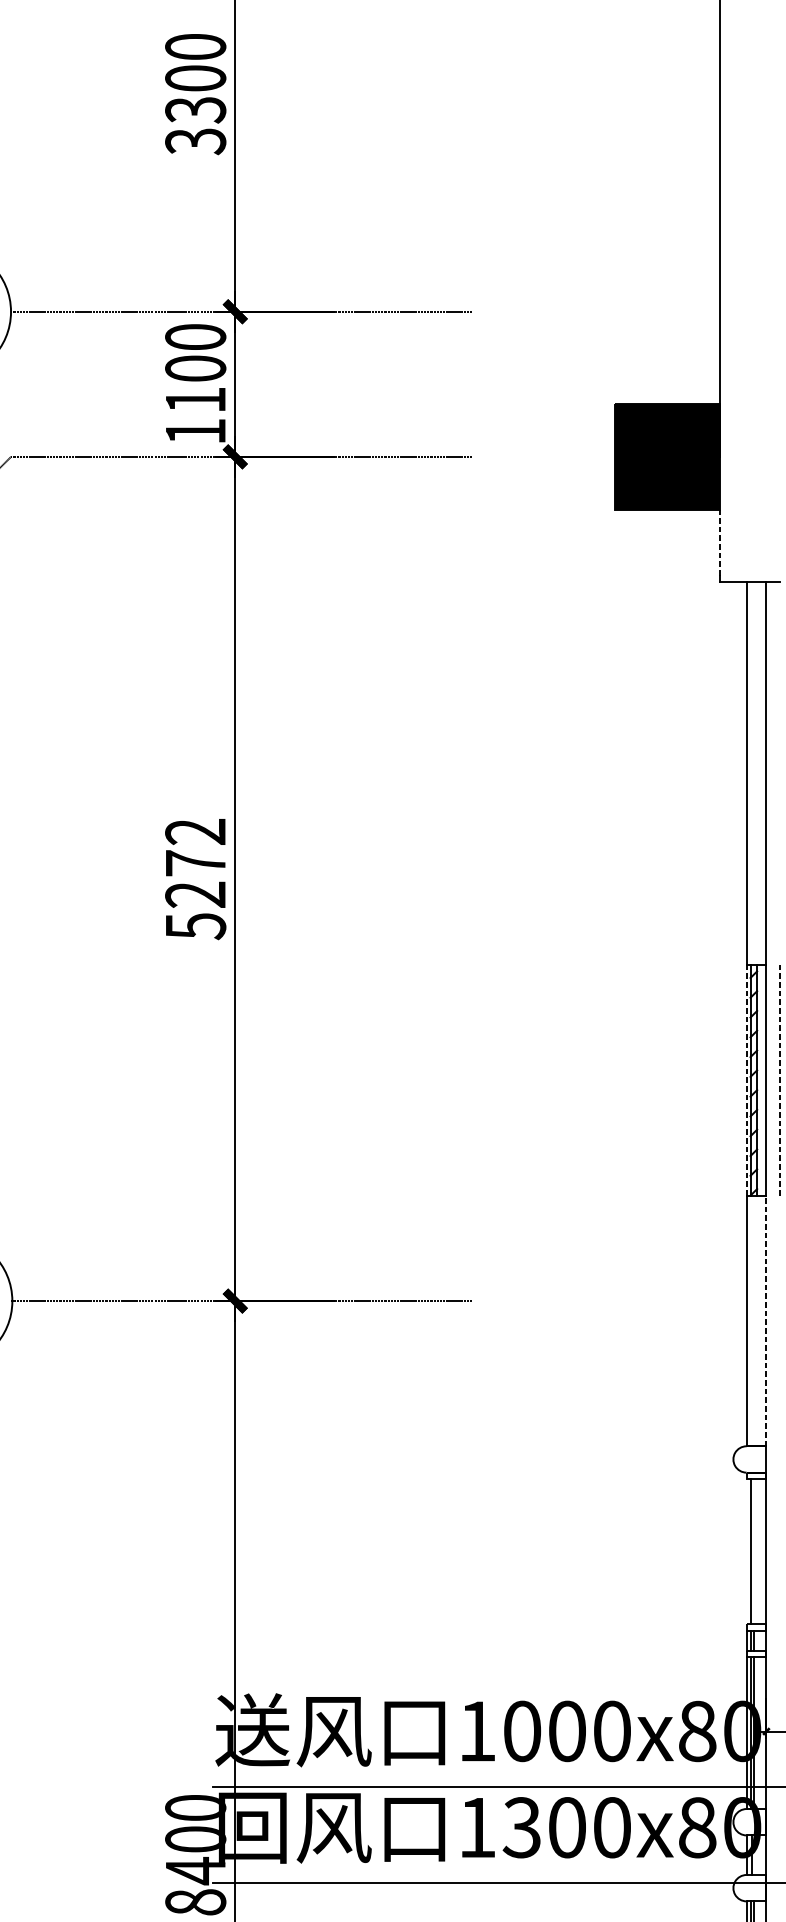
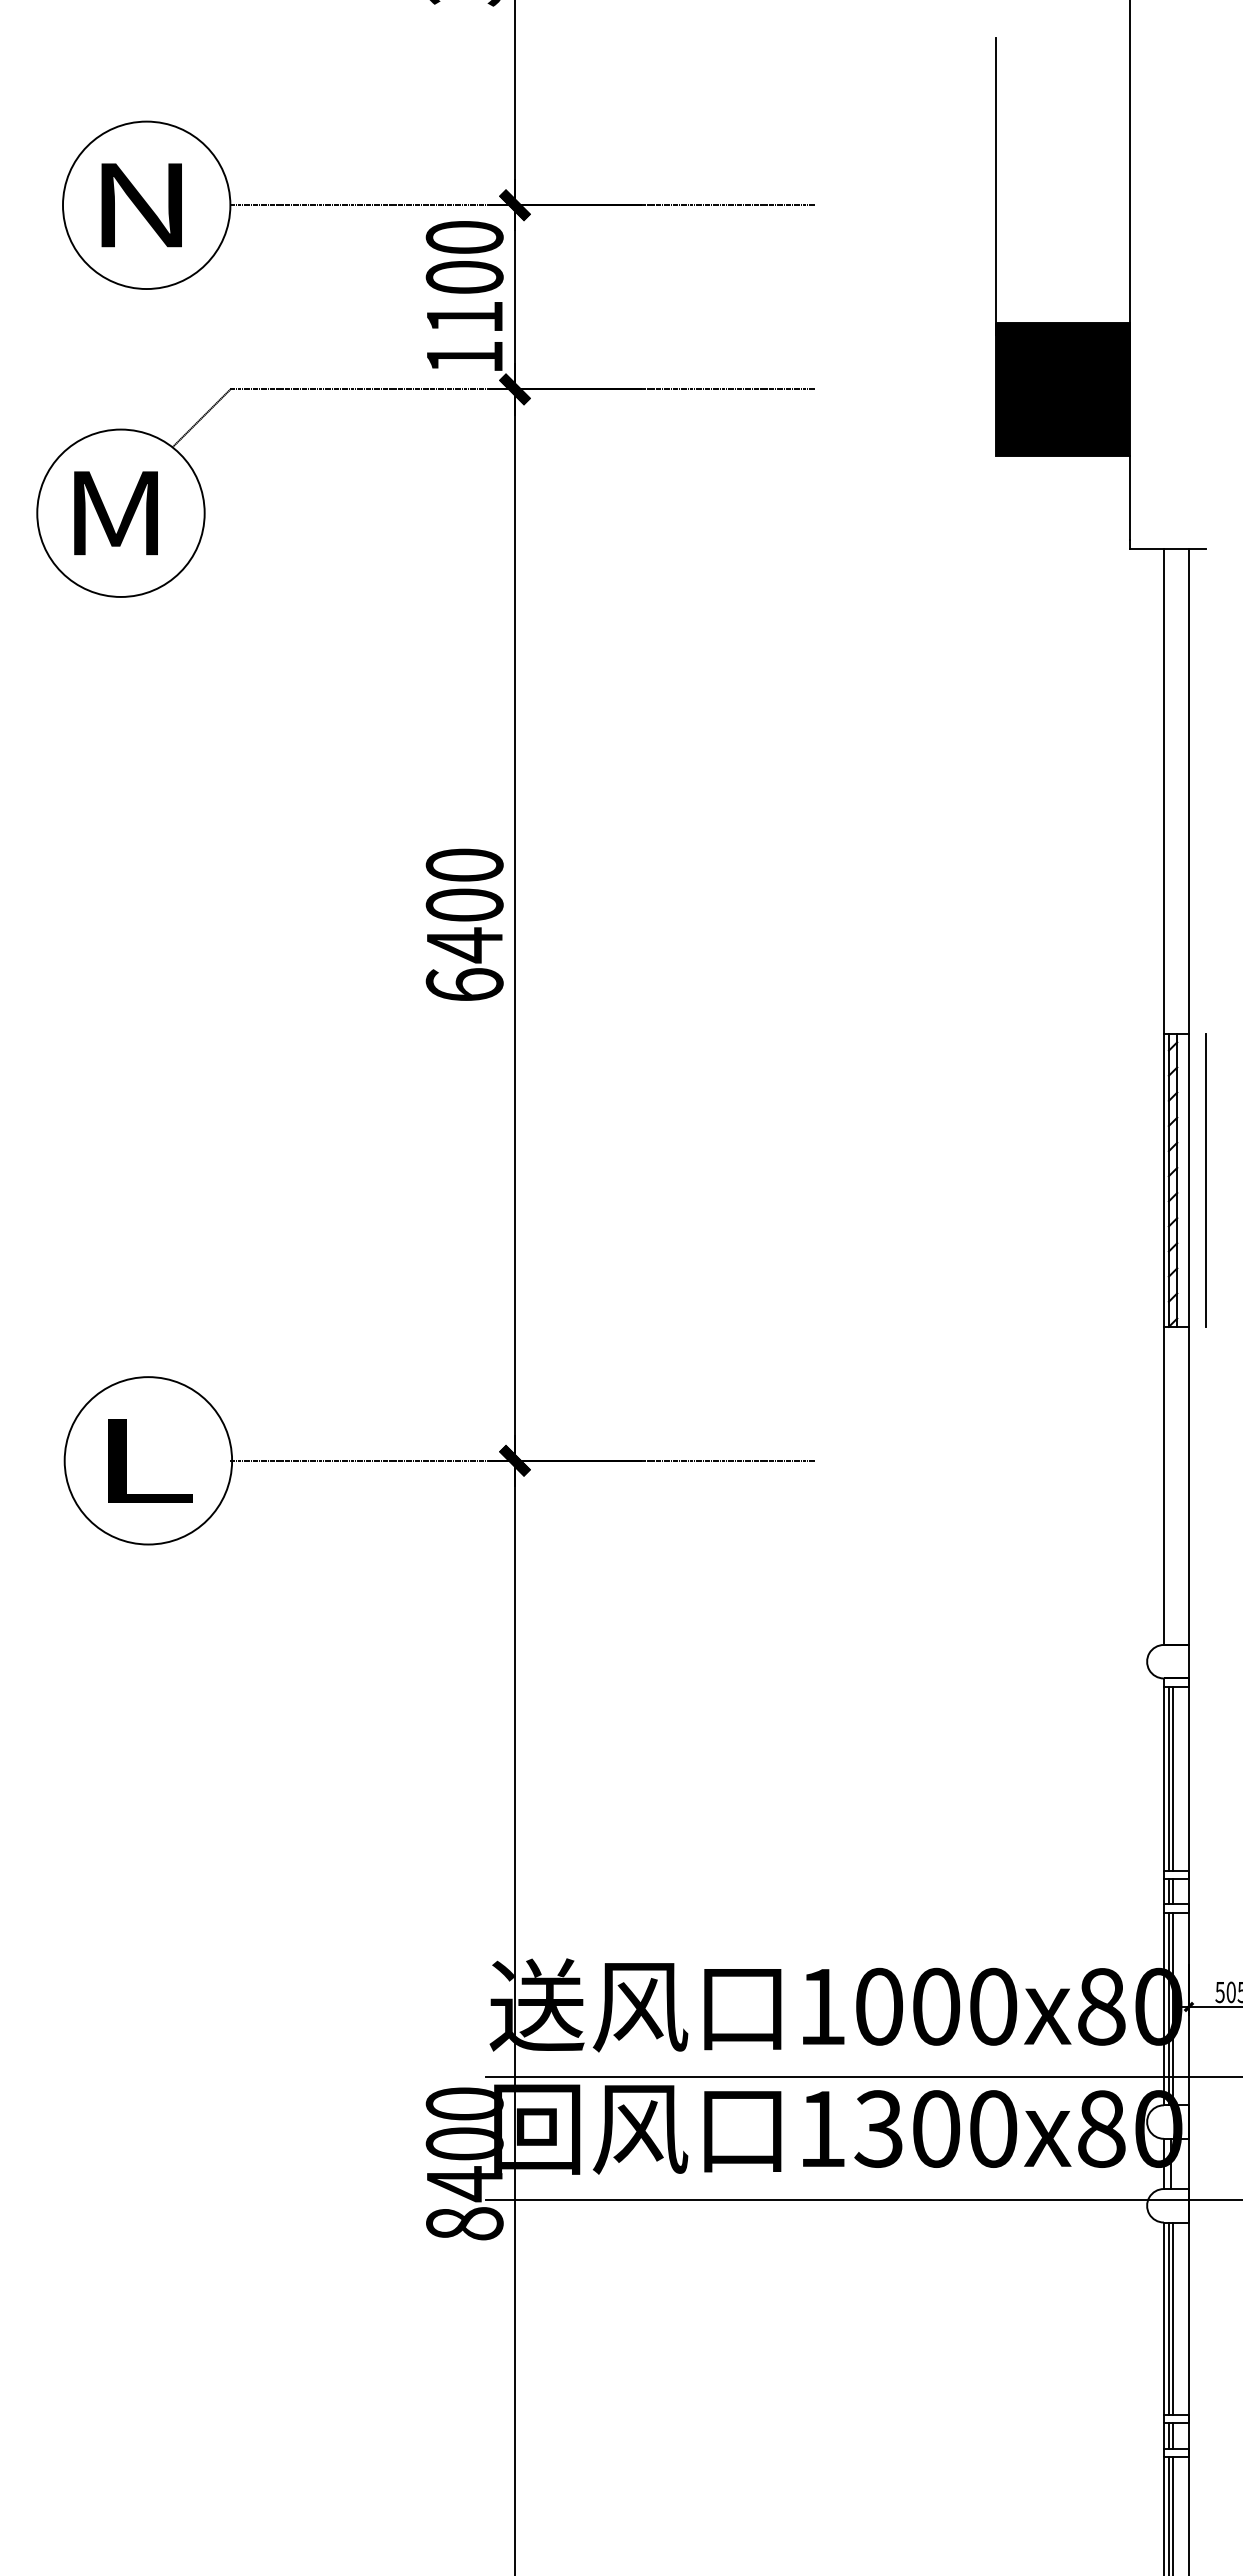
line: (614, 296) -> (996, 186), added
line: (720, 542) -> (1130, 498), dashed -> solid
text: (195, 879) -> (464, 925), 5272 -> 6400
line: (746, 1079) -> (1163, 1179), dashed -> solid
line: (779, 1079) -> (1205, 1179), dashed -> solid
line: (766, 1320) -> (1188, 1485), dashed -> solid
line: (746, 1551) -> (1163, 1778), added
line: (754, 1551) -> (1173, 1778), added

